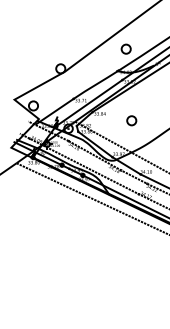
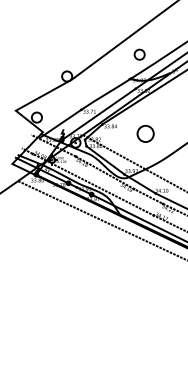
part: (131, 120) -> (145, 133), size x1.6

